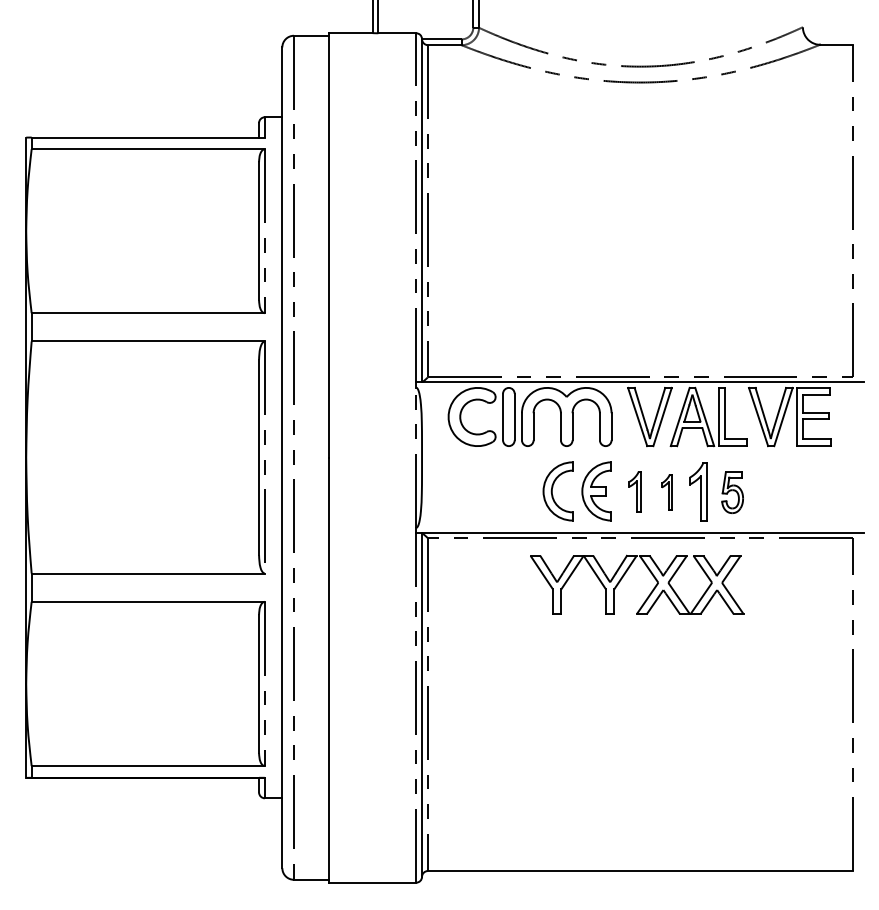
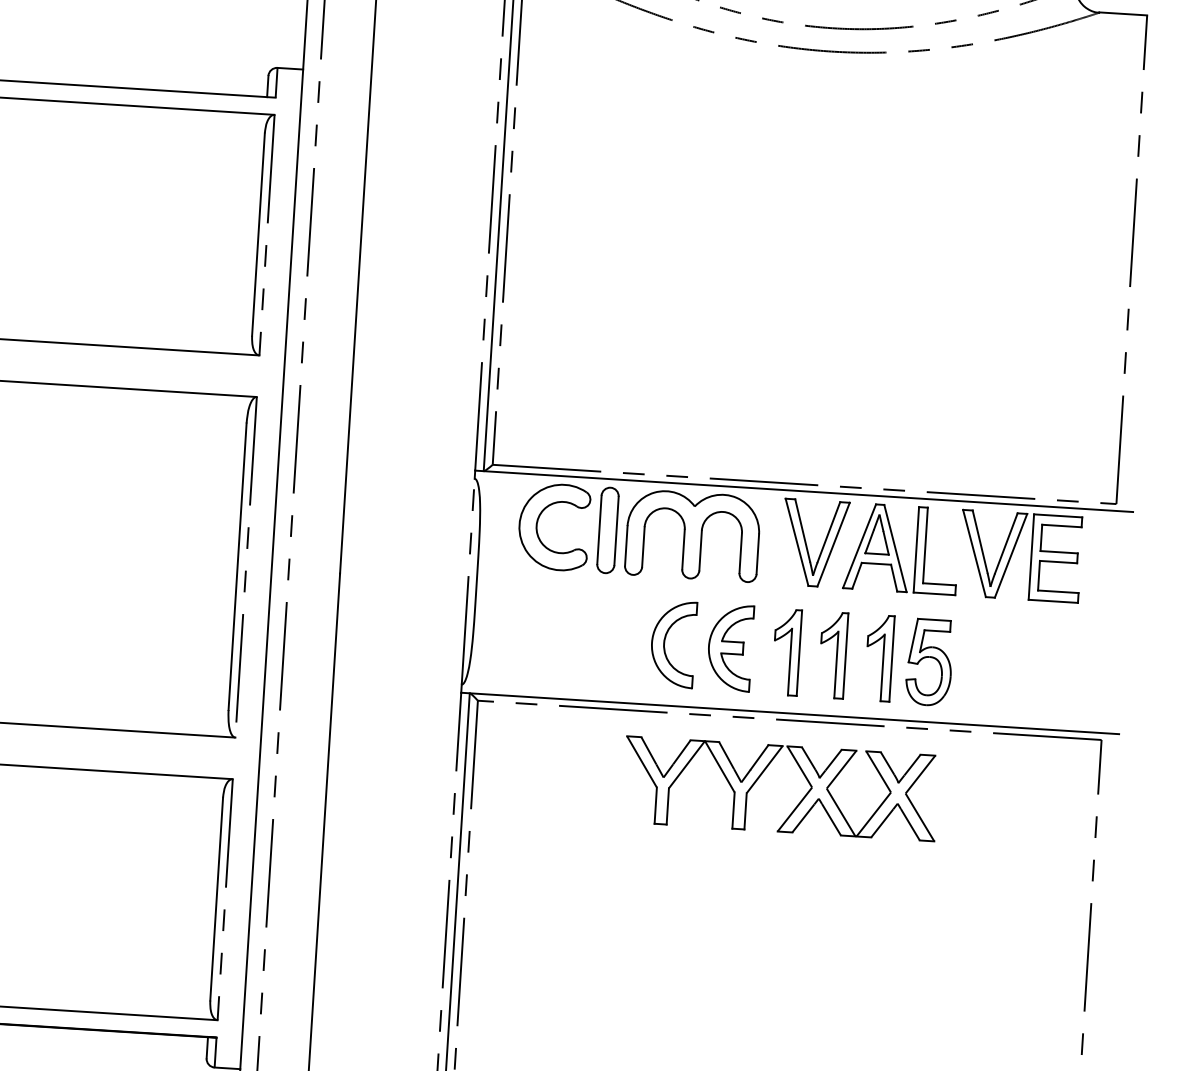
part: (635, 491) -> (786, 651), size x1.43
part: (666, 491) -> (832, 654), size x1.67
part: (732, 492) -> (929, 661), size x1.43

